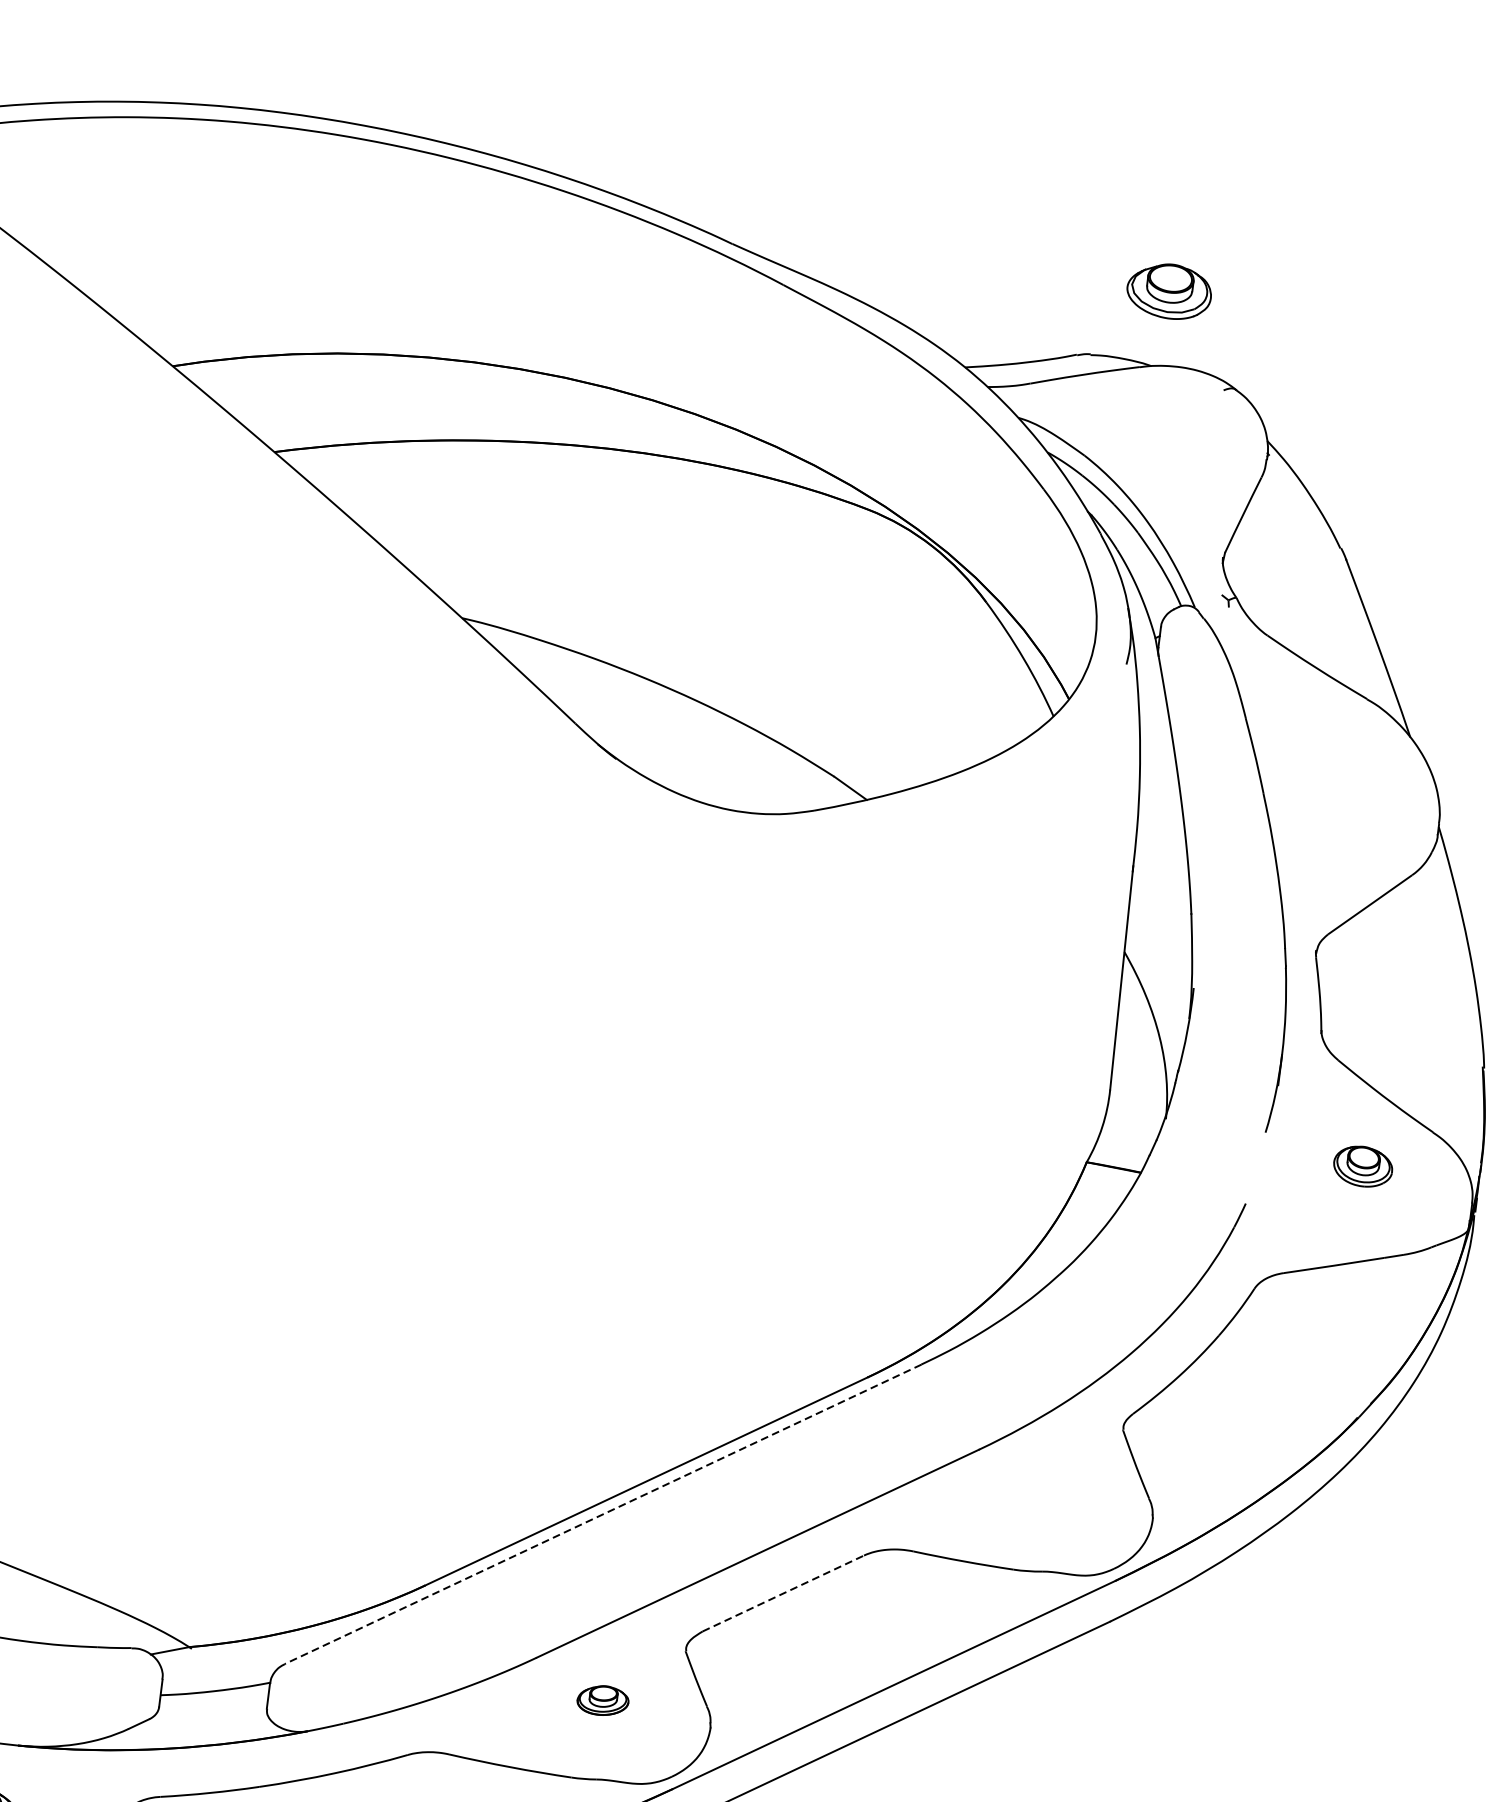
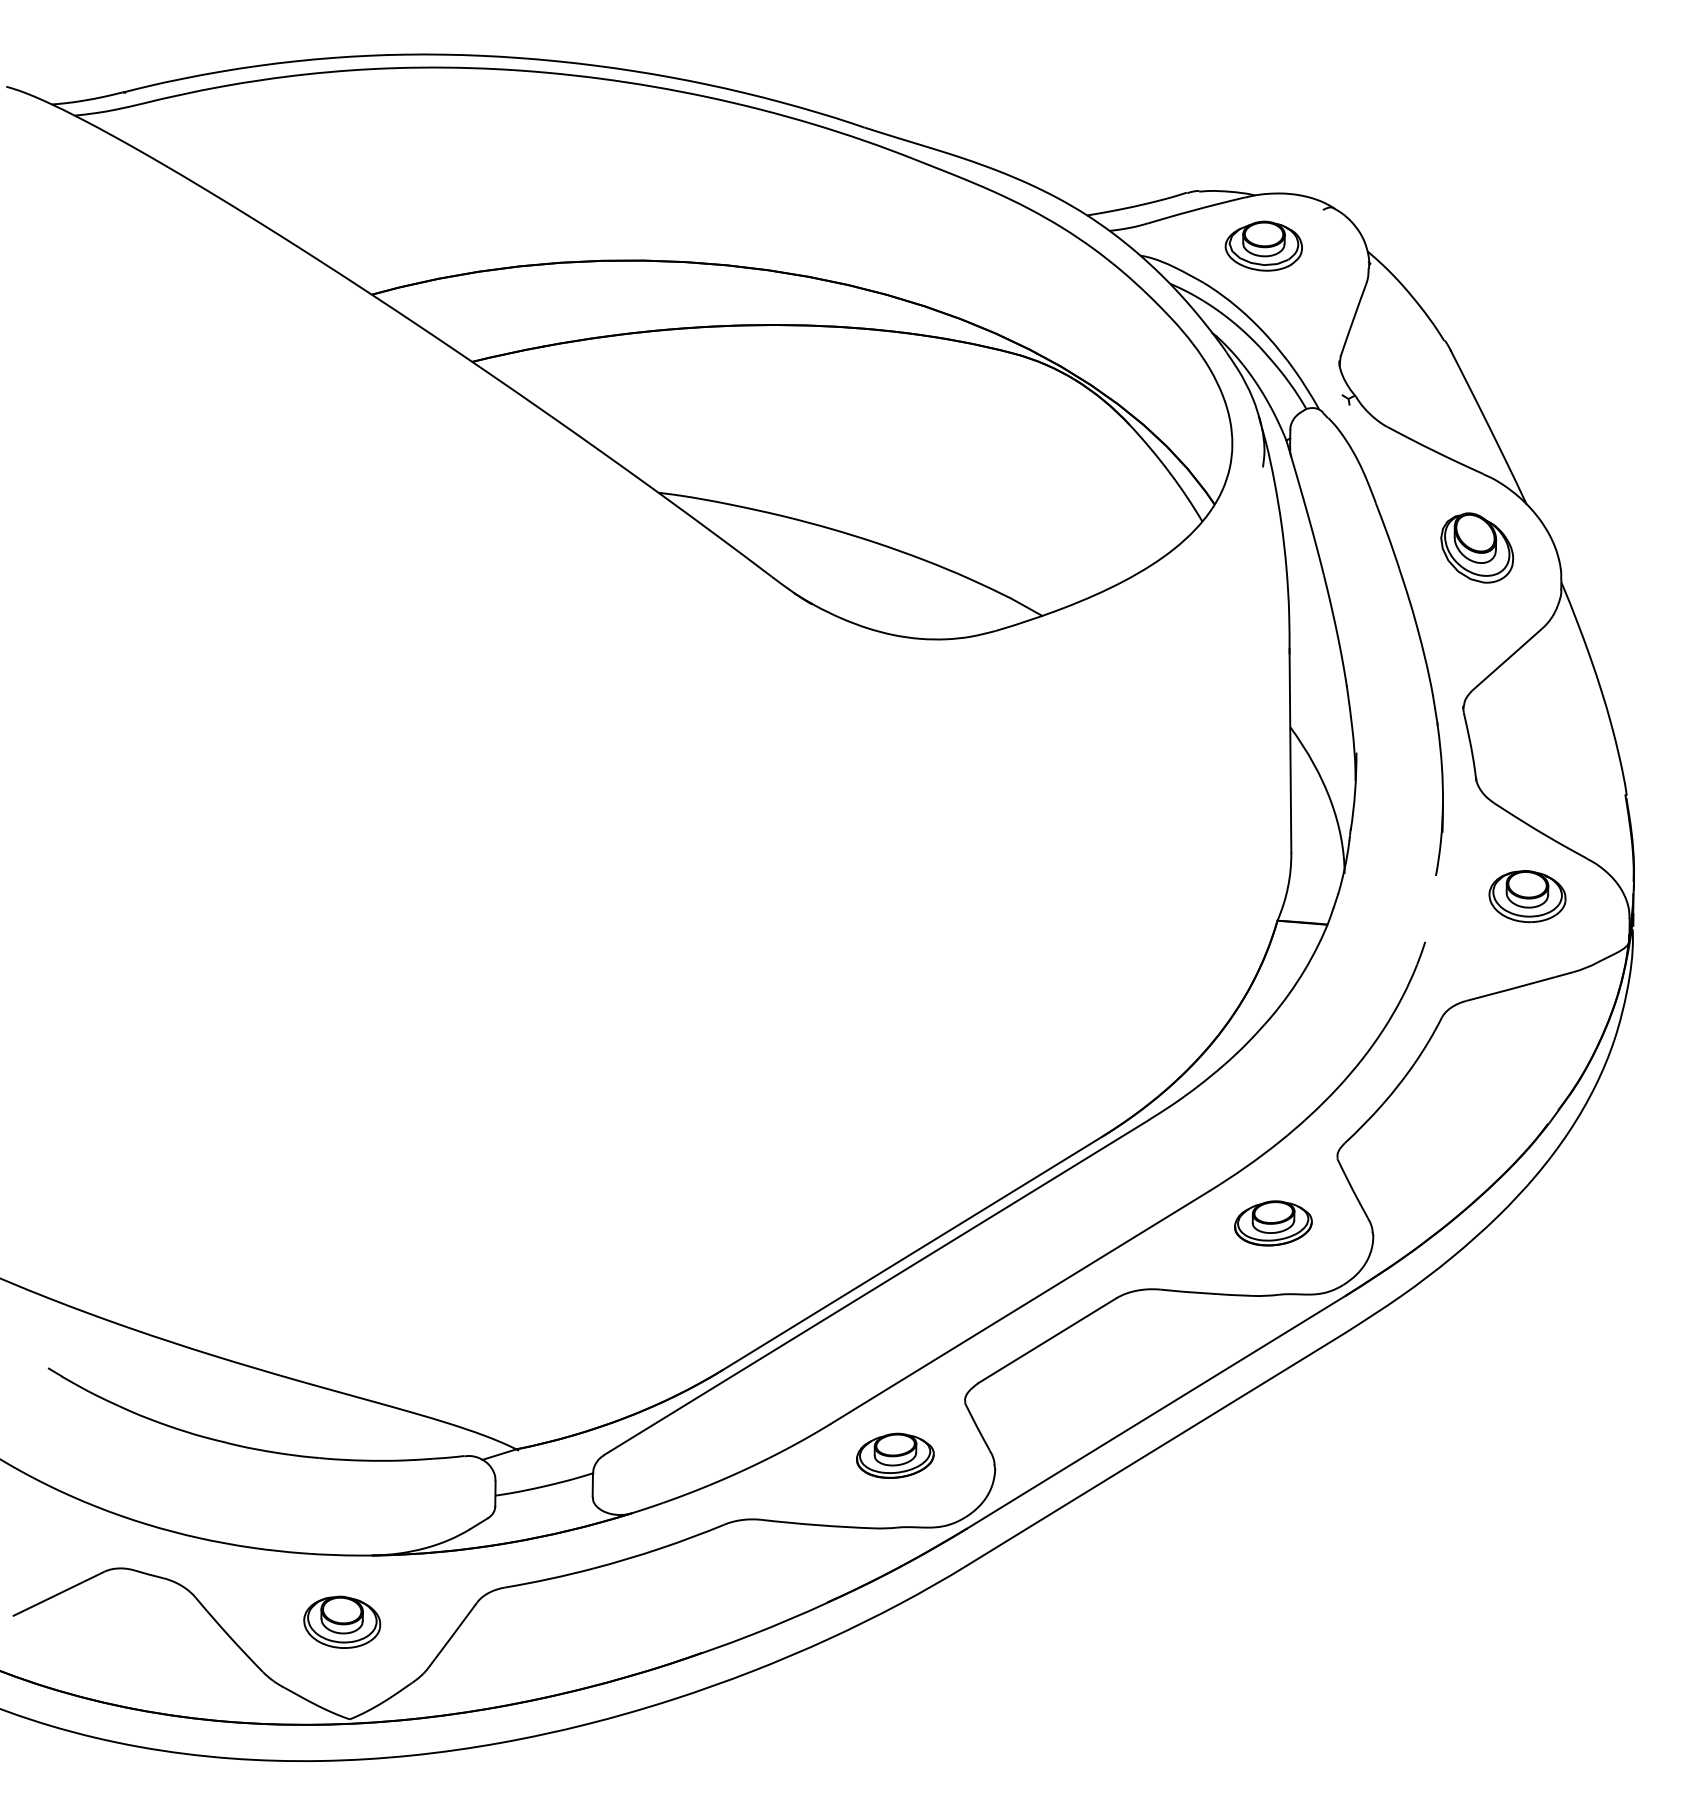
part: (1169, 290) -> (1263, 245), moved
part: (1351, 778) -> (1477, 547), added
part: (1363, 1166) -> (1527, 896), size x1.43
part: (1045, 1492) -> (1273, 1223), added
line: (603, 1514) -> (876, 1287), dashed -> solid
line: (783, 1593) -> (1047, 1340), dashed -> solid
part: (603, 1700) -> (895, 1455), size x1.67

